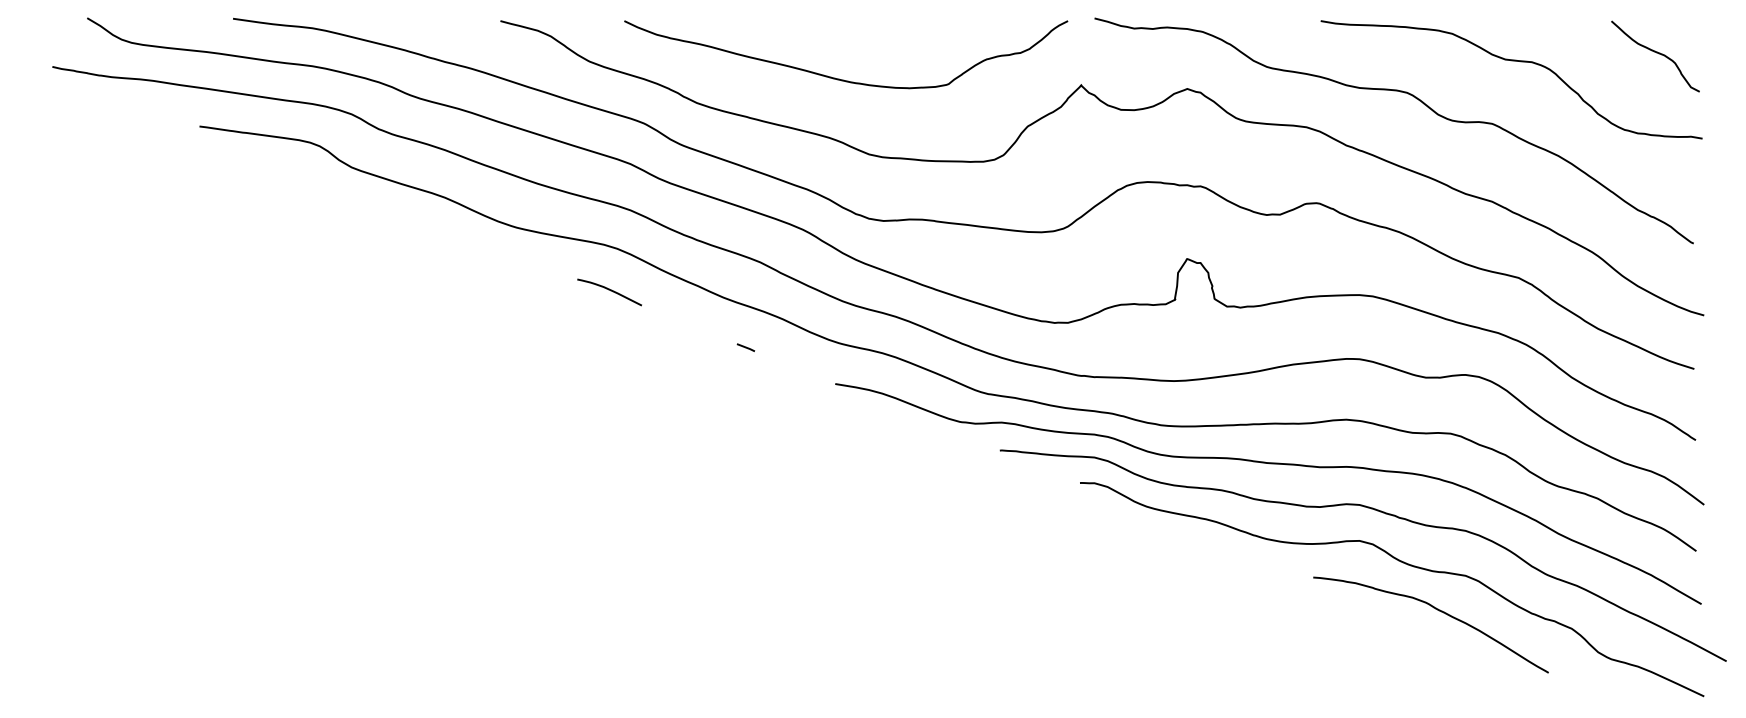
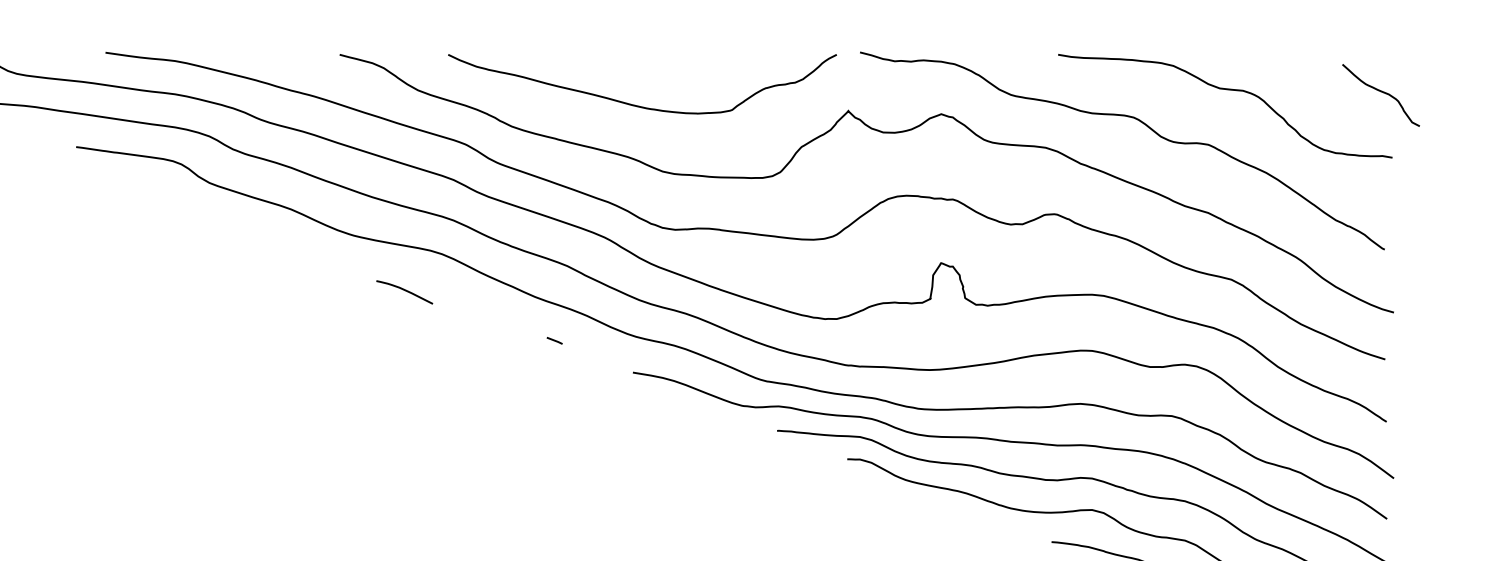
curve: (1656, 53) -> (1381, 92), moved
curve: (610, 291) -> (405, 291), moved

